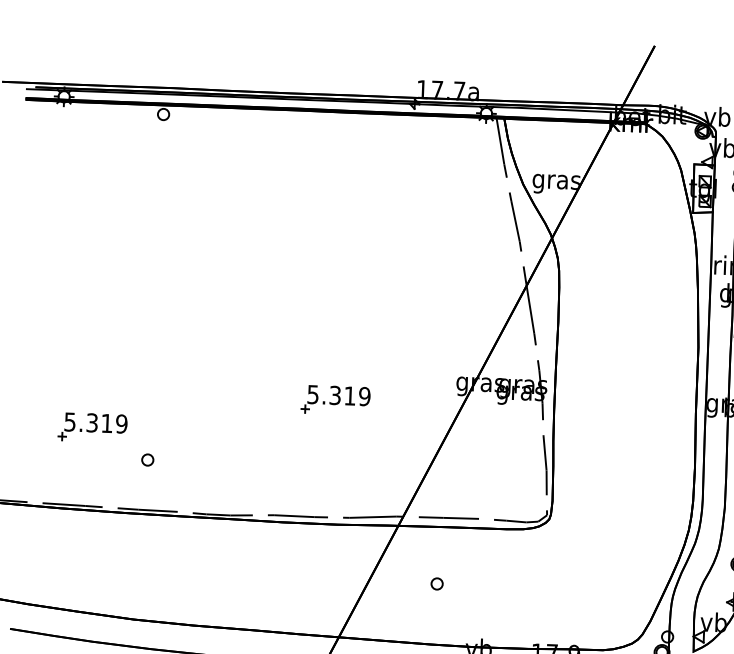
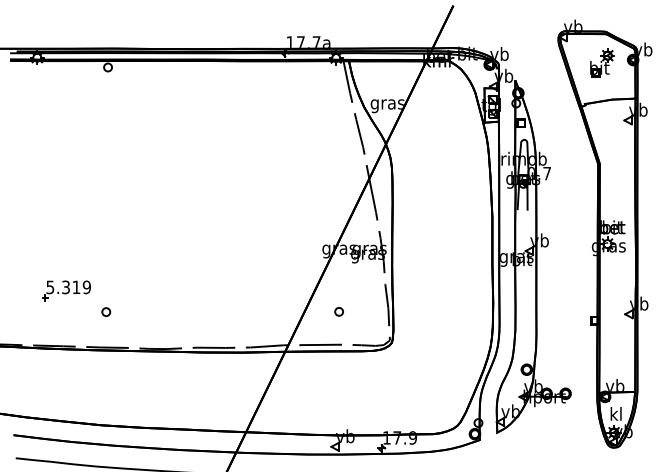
part: (335, 399) -> (237, 264), removed
part: (436, 583) -> (338, 311), moved

